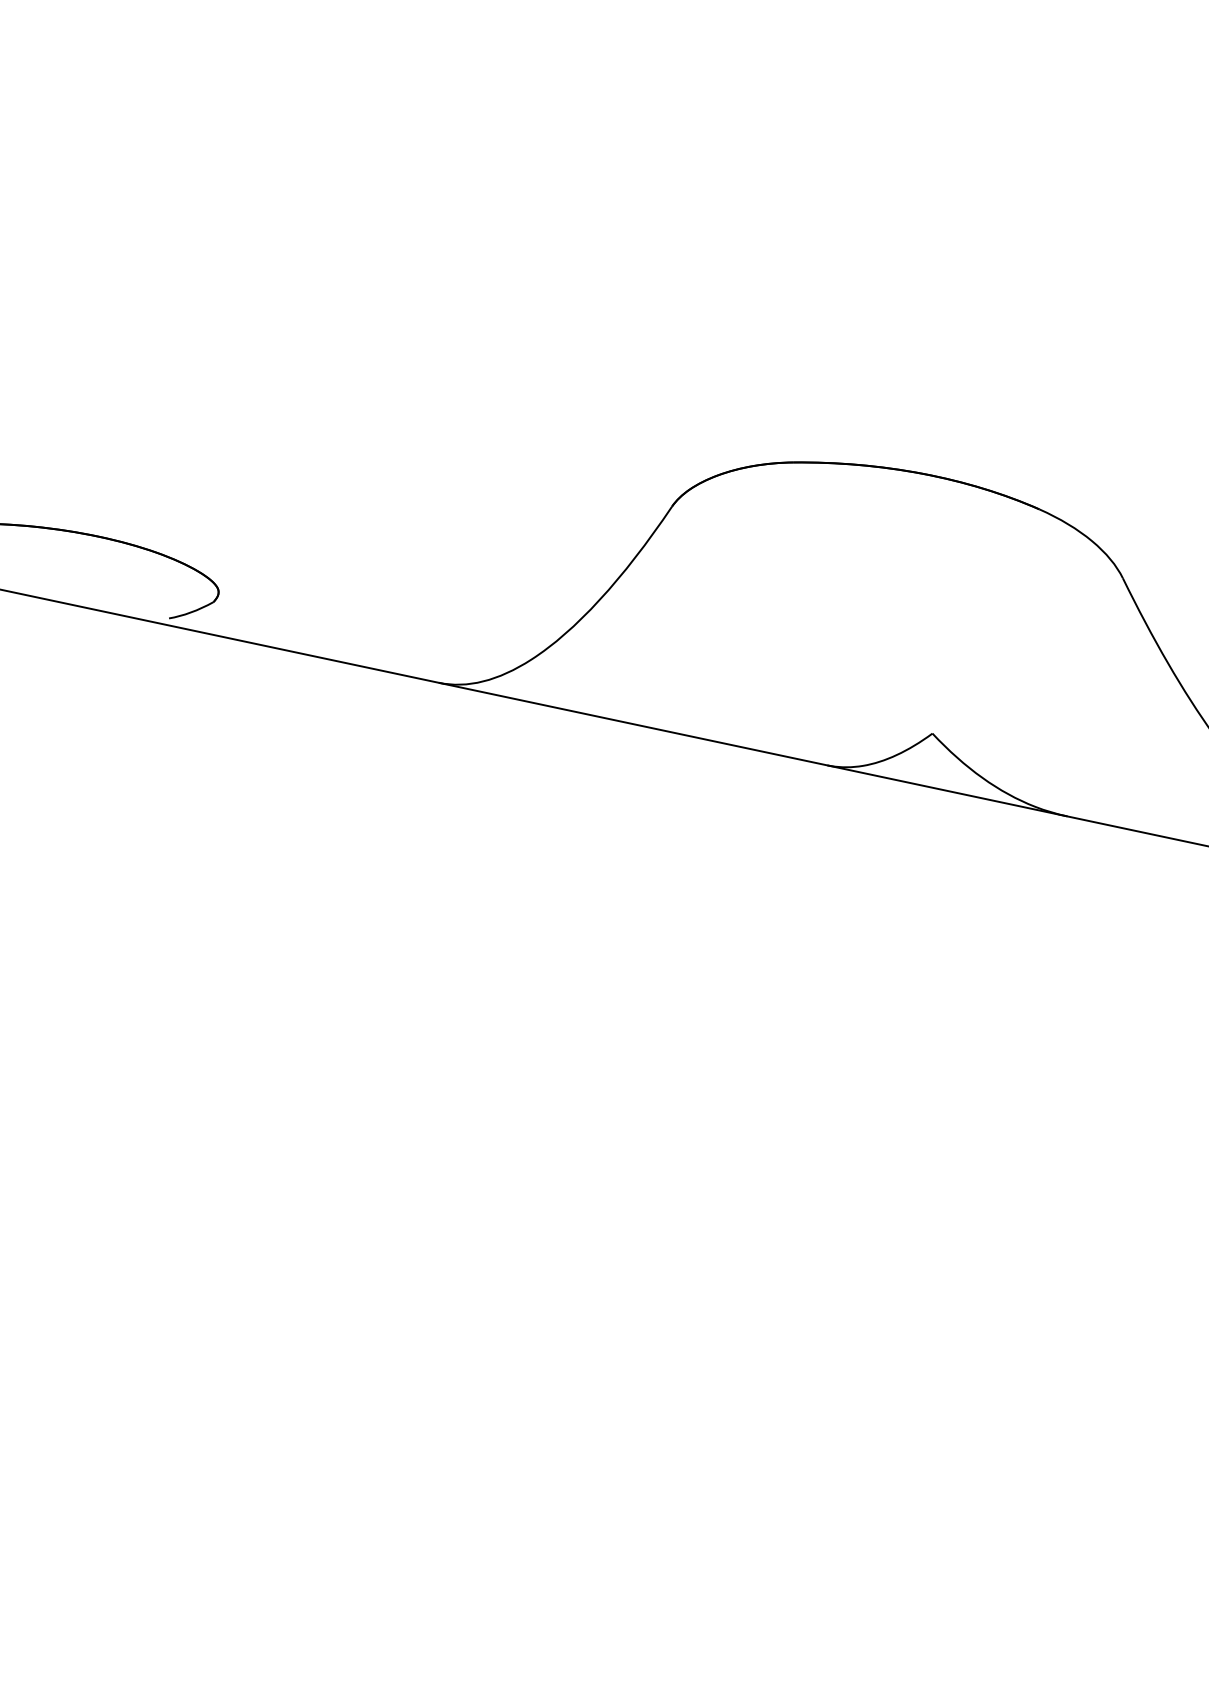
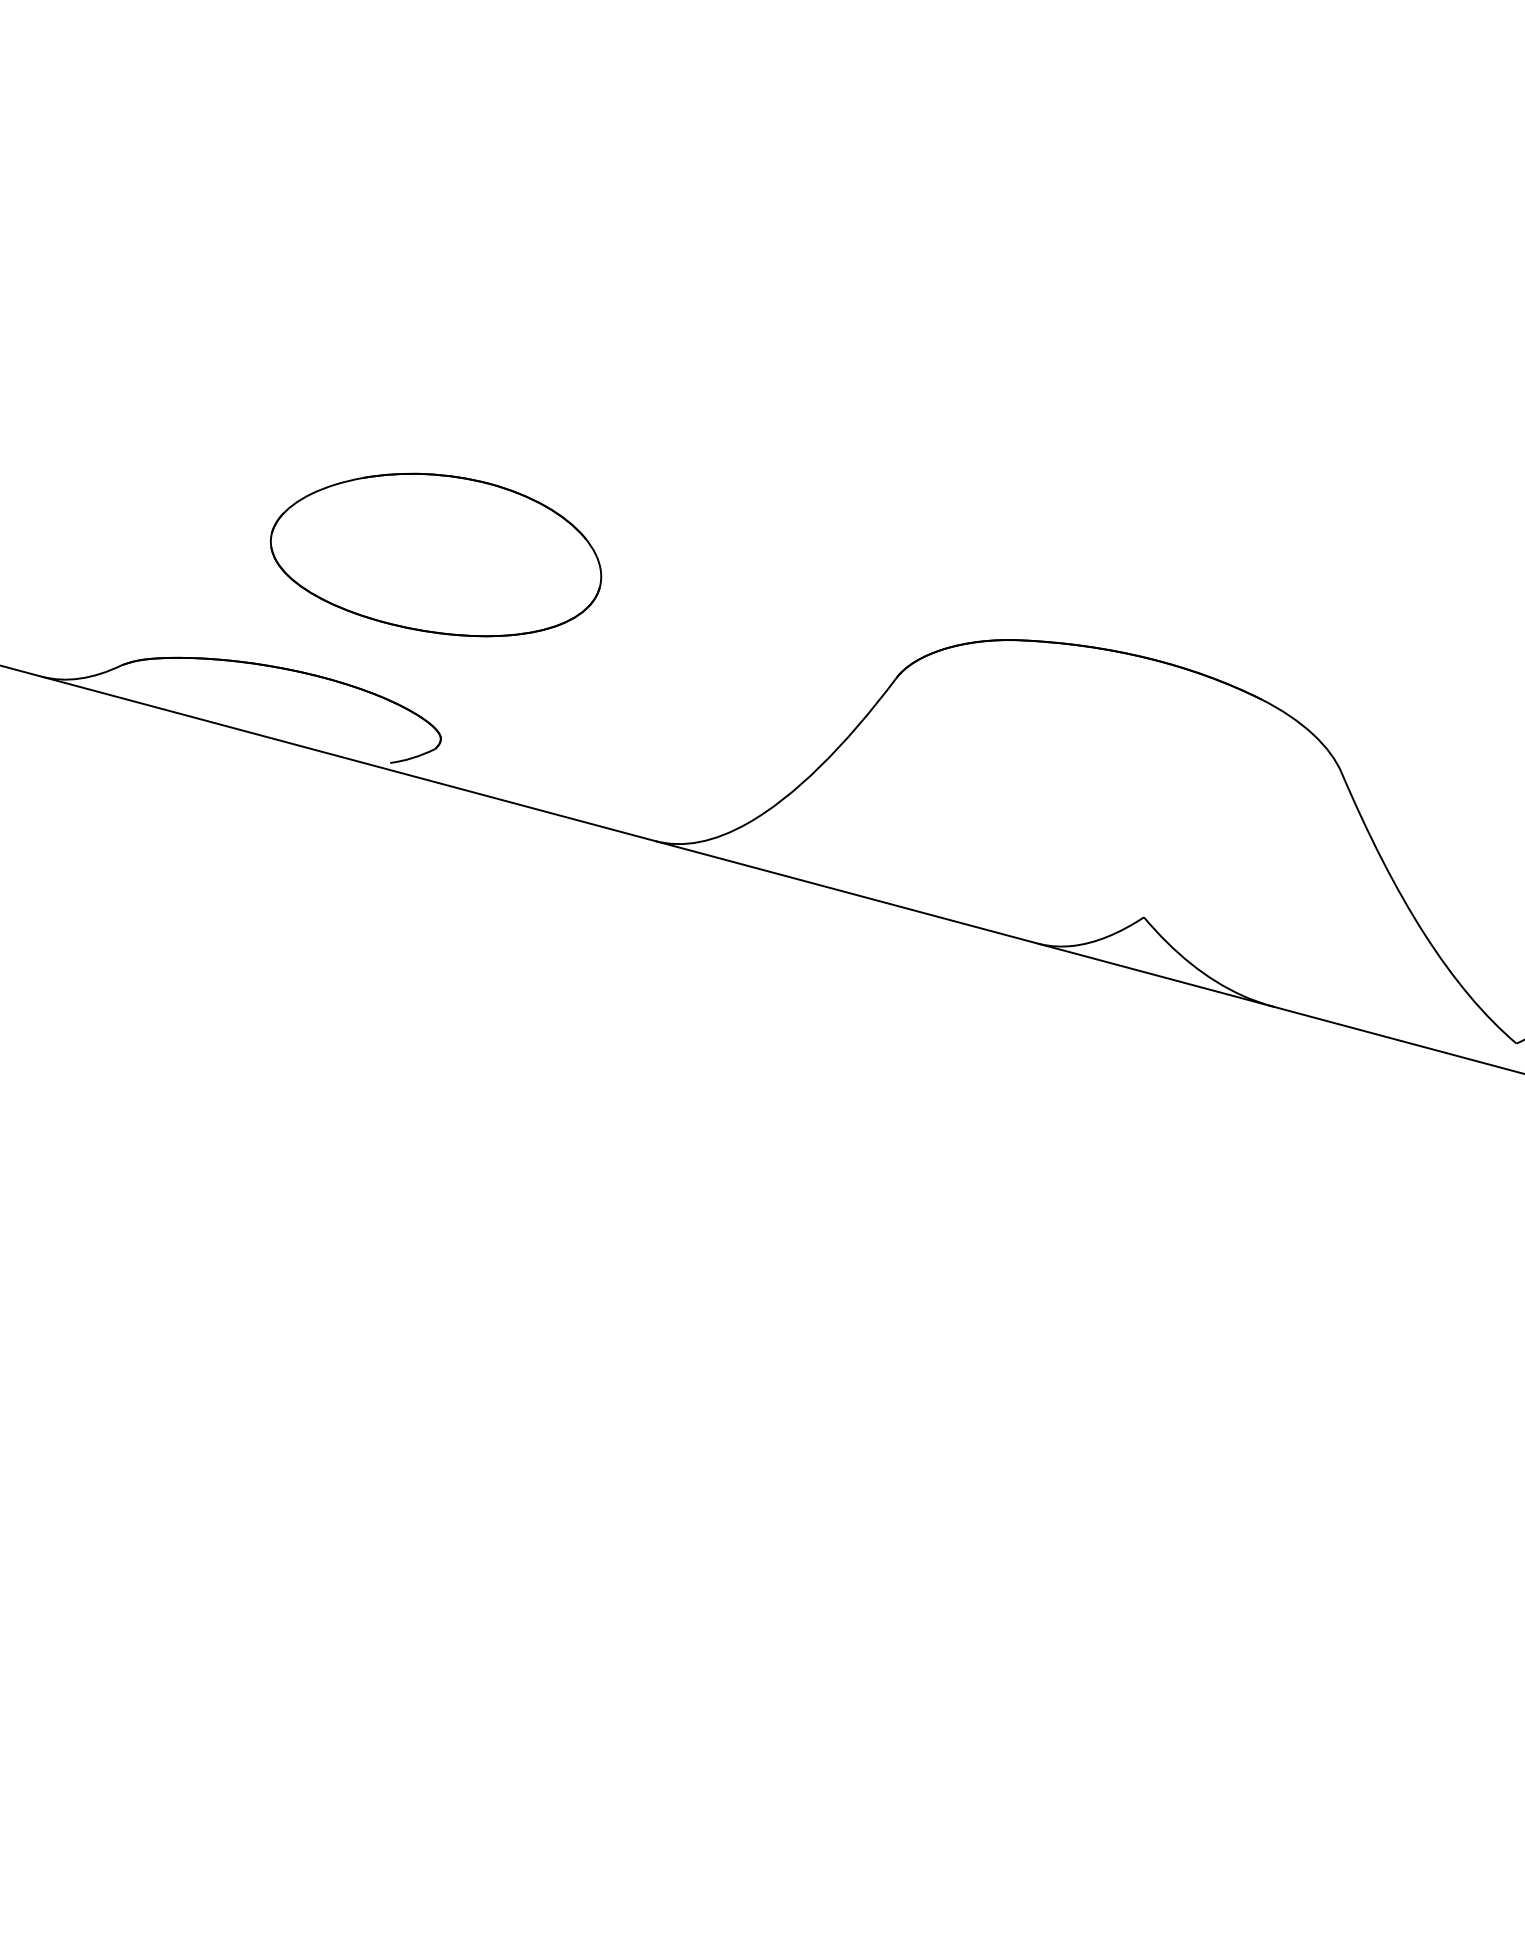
part: (204, 407) -> (436, 554), added

